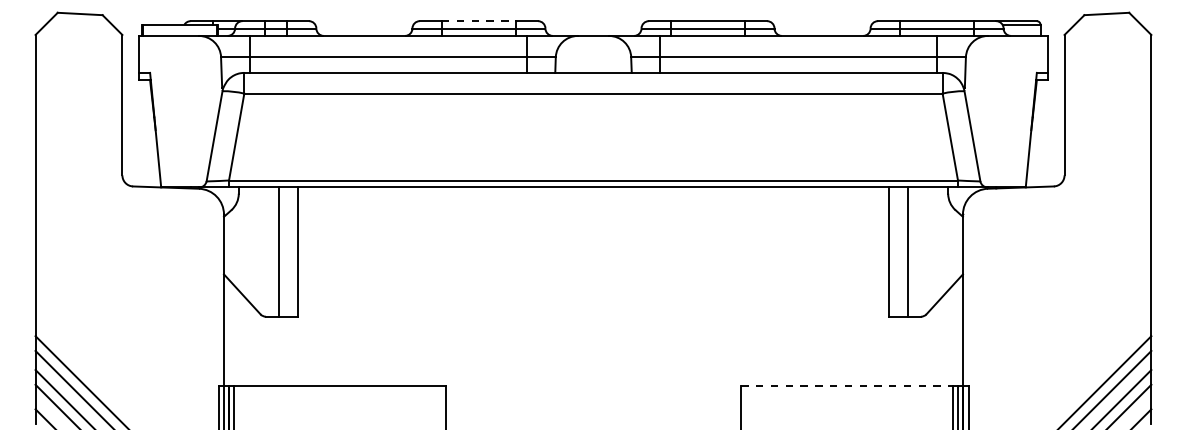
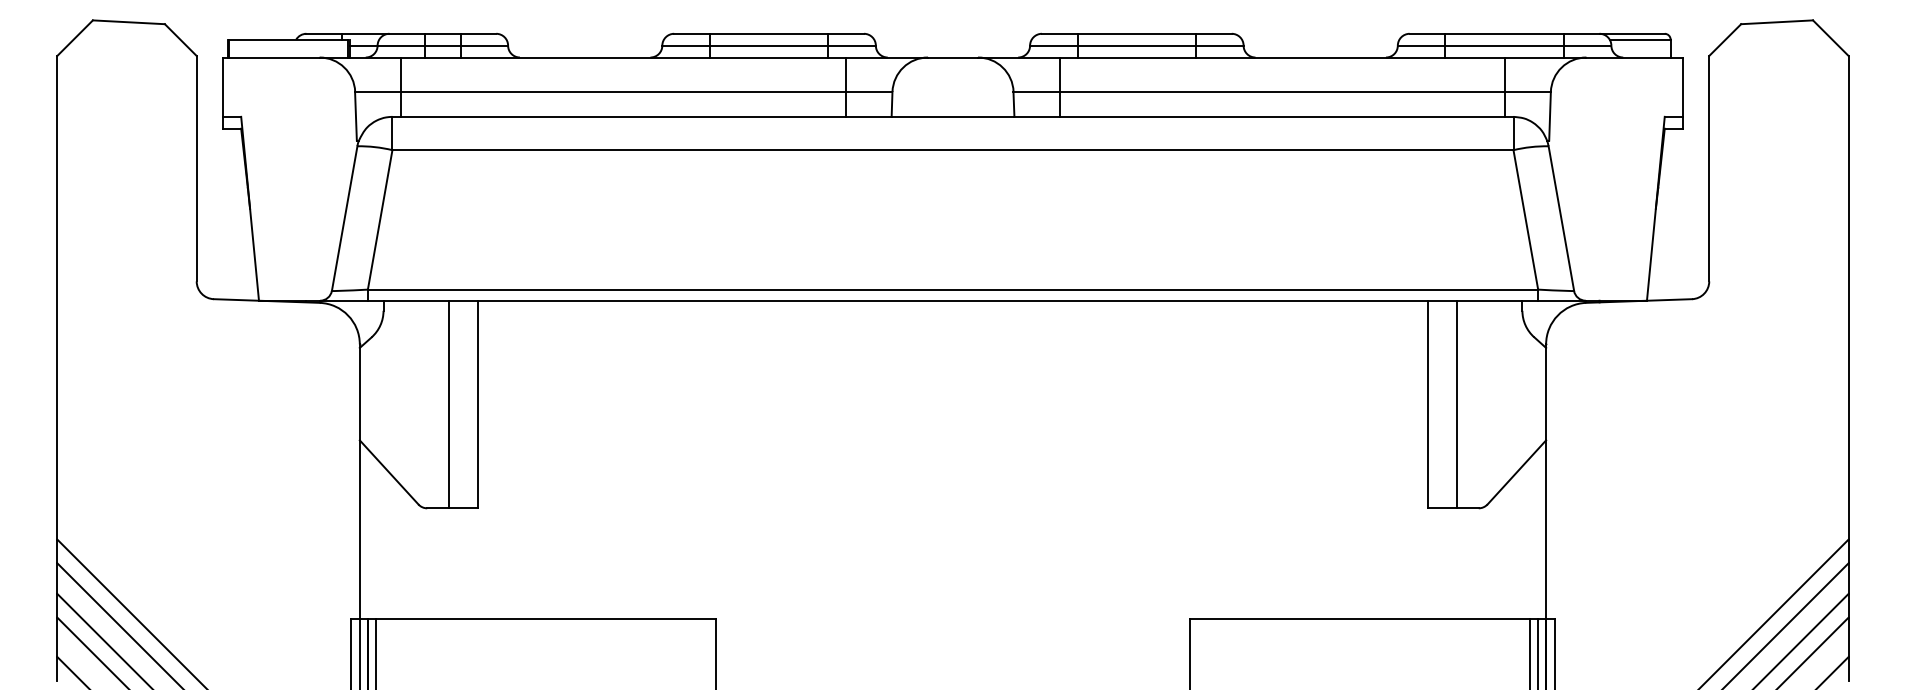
line: (478, 21) -> (768, 34), dashed -> solid
line: (846, 385) -> (1359, 618), dashed -> solid

